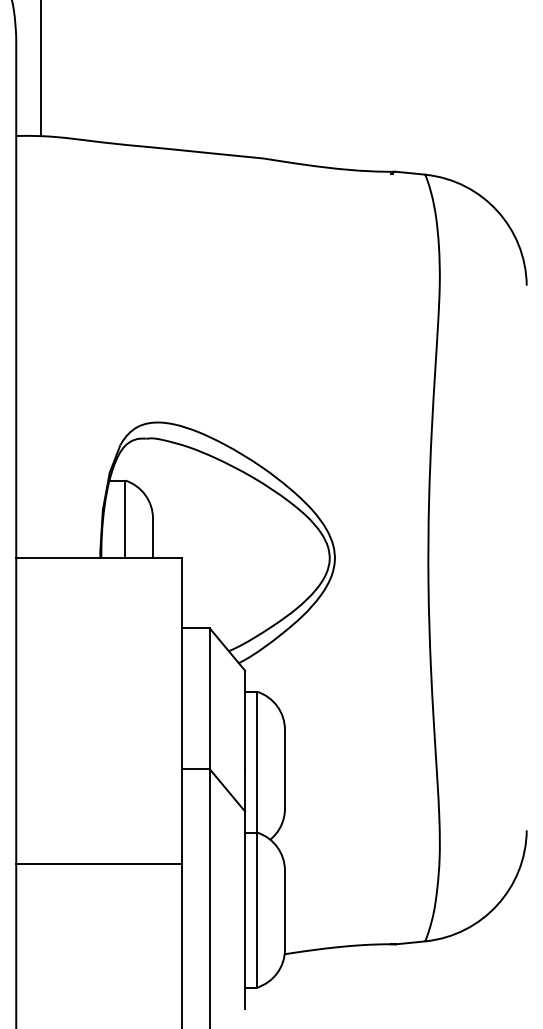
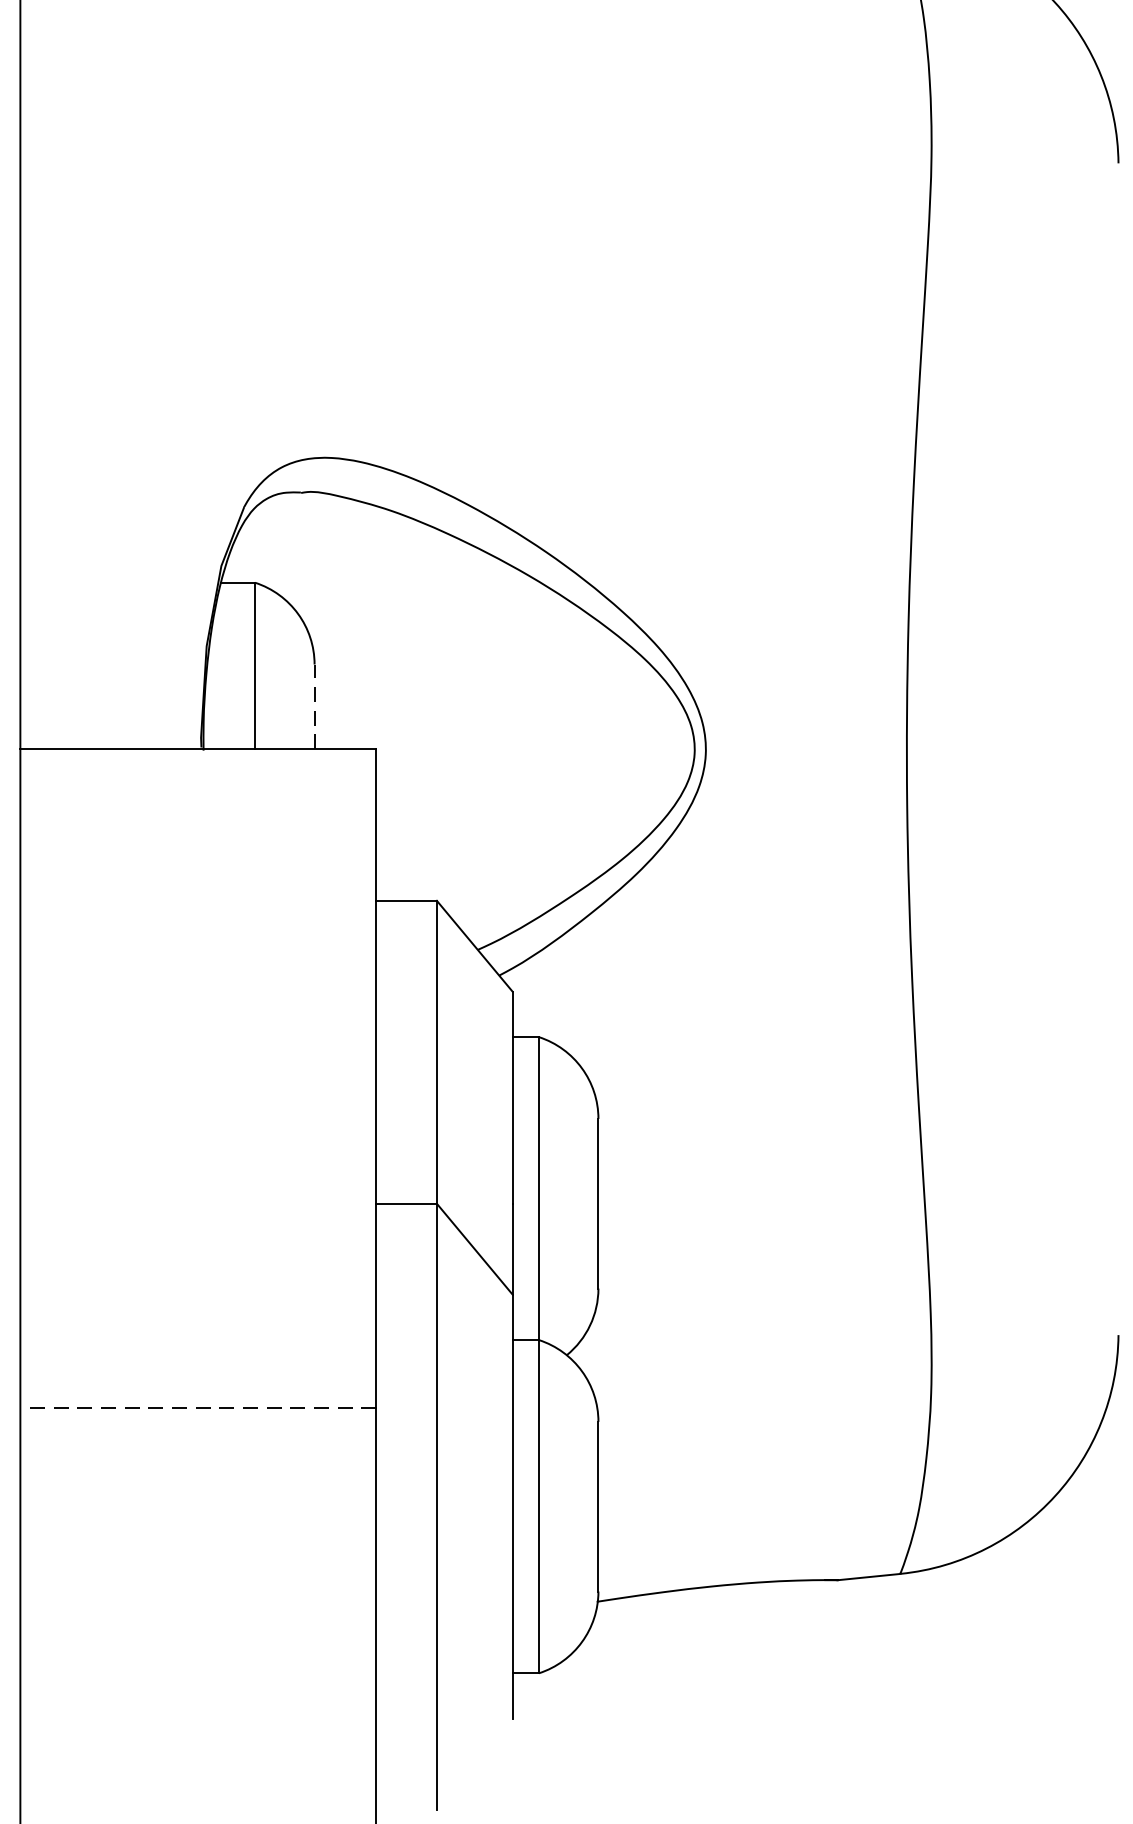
line: (153, 538) -> (315, 707), solid -> dashed
line: (98, 864) -> (197, 1408), solid -> dashed

